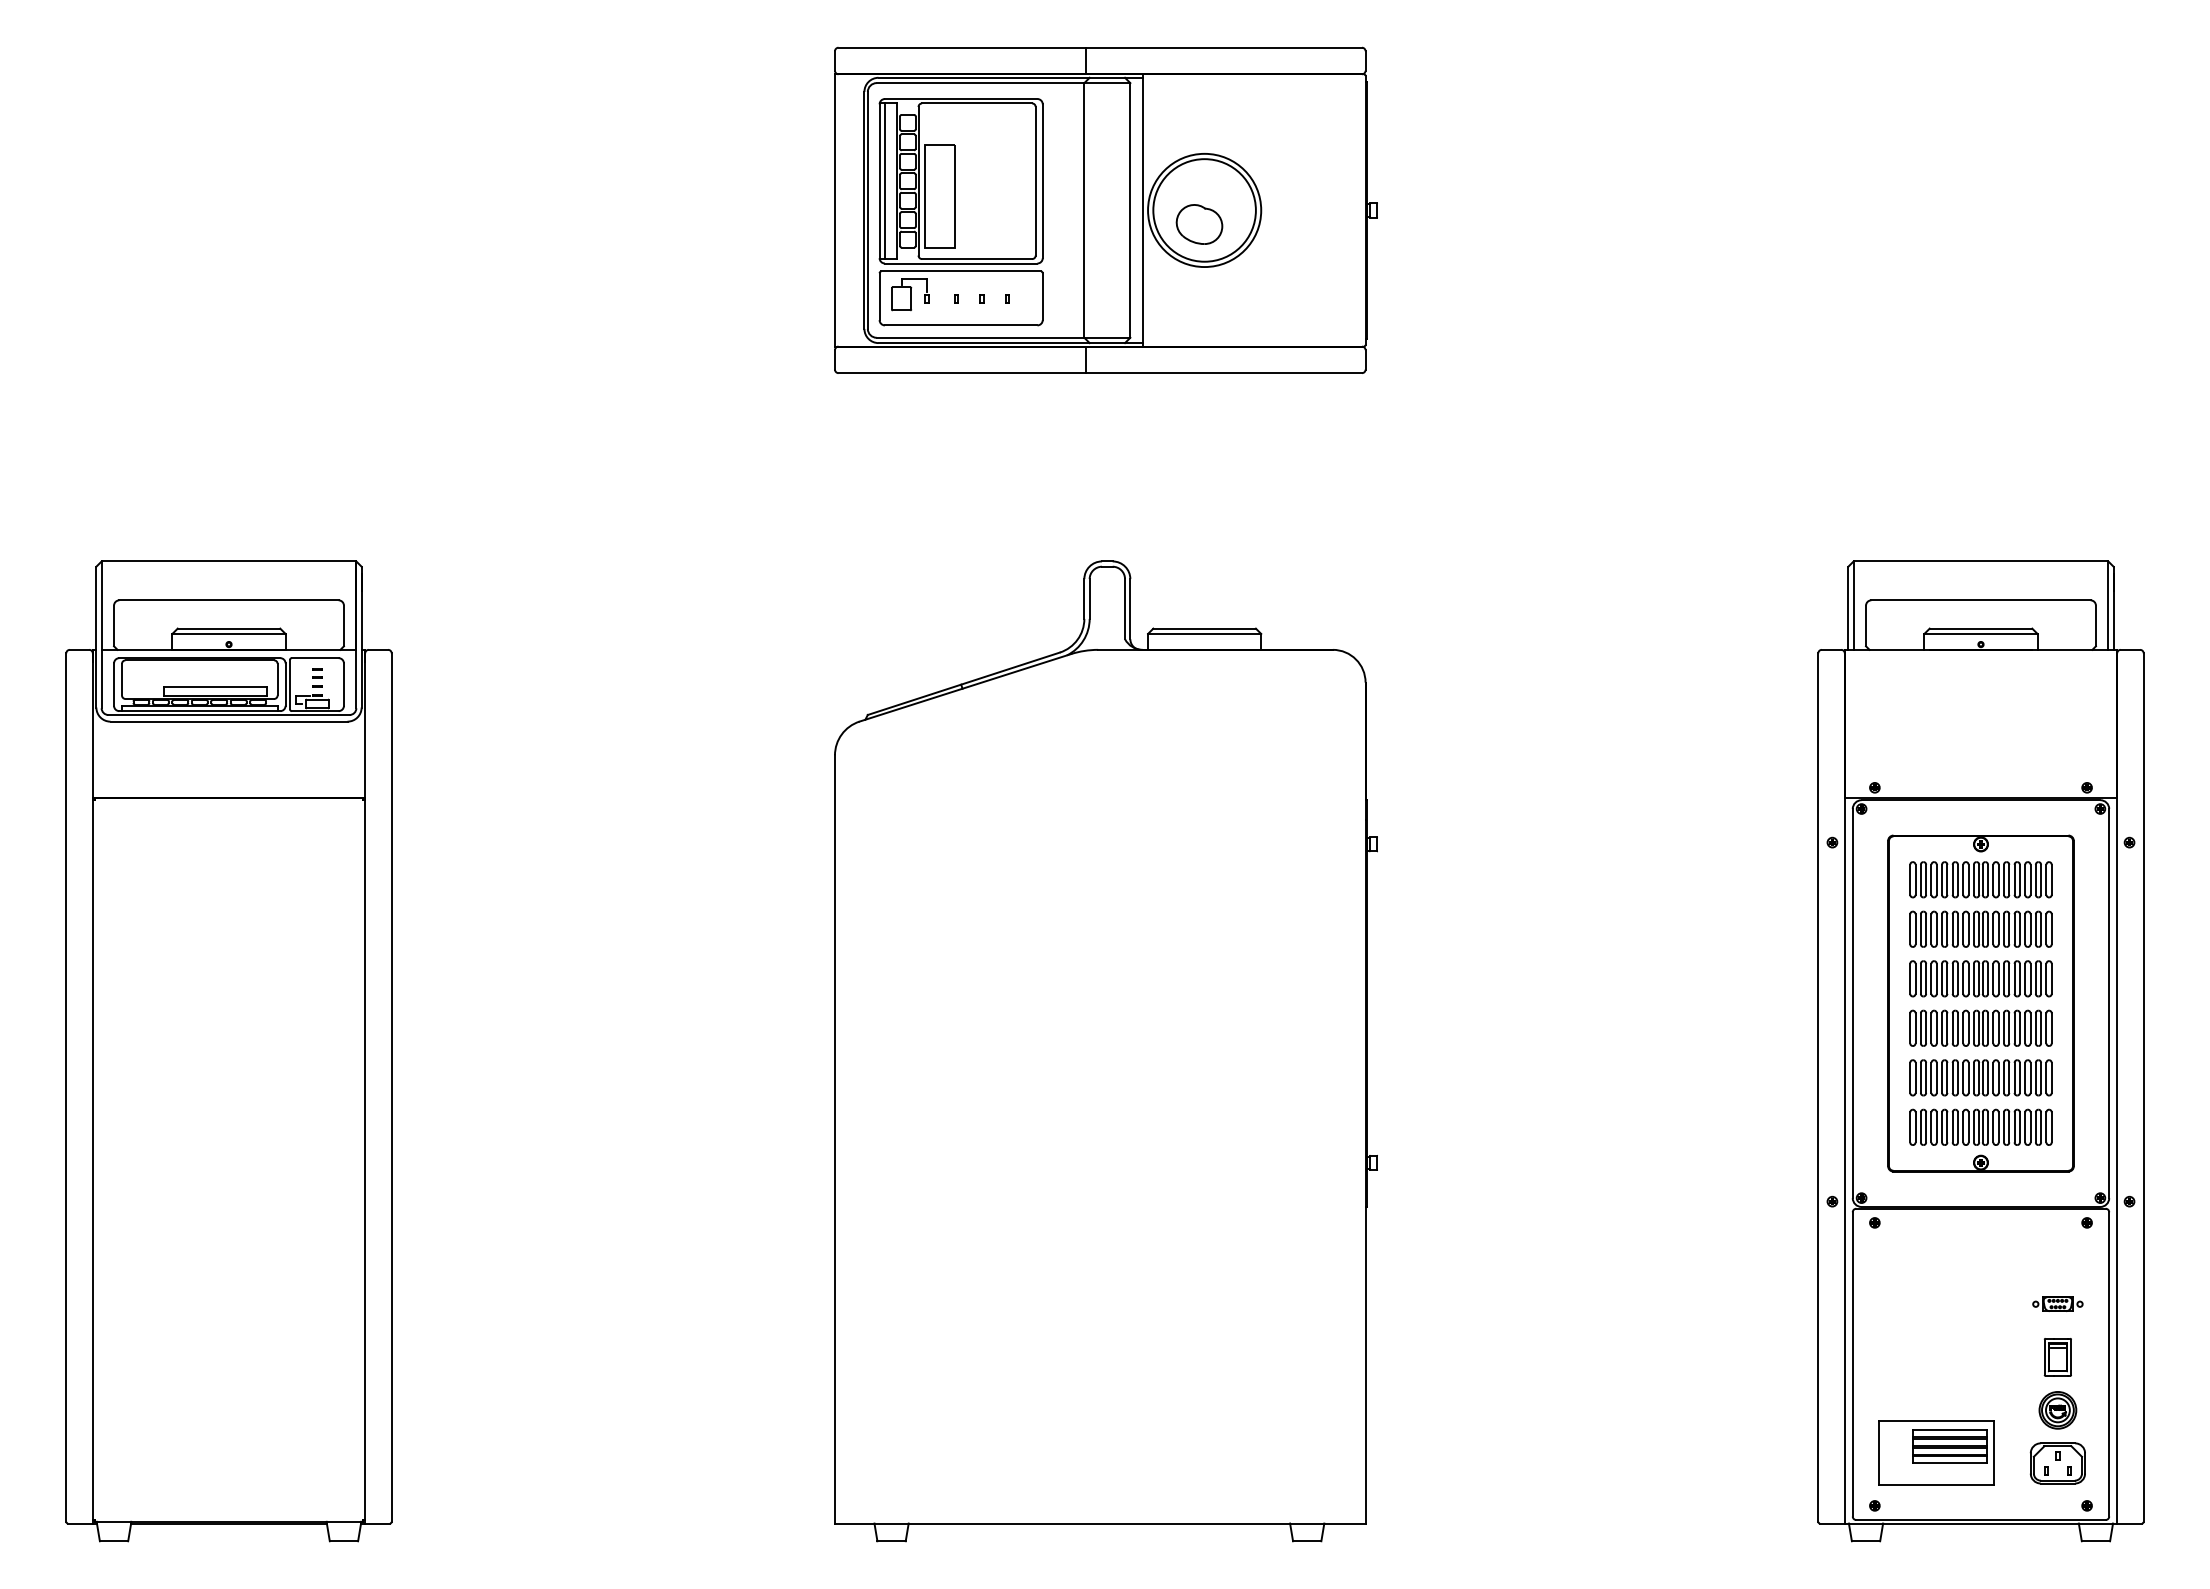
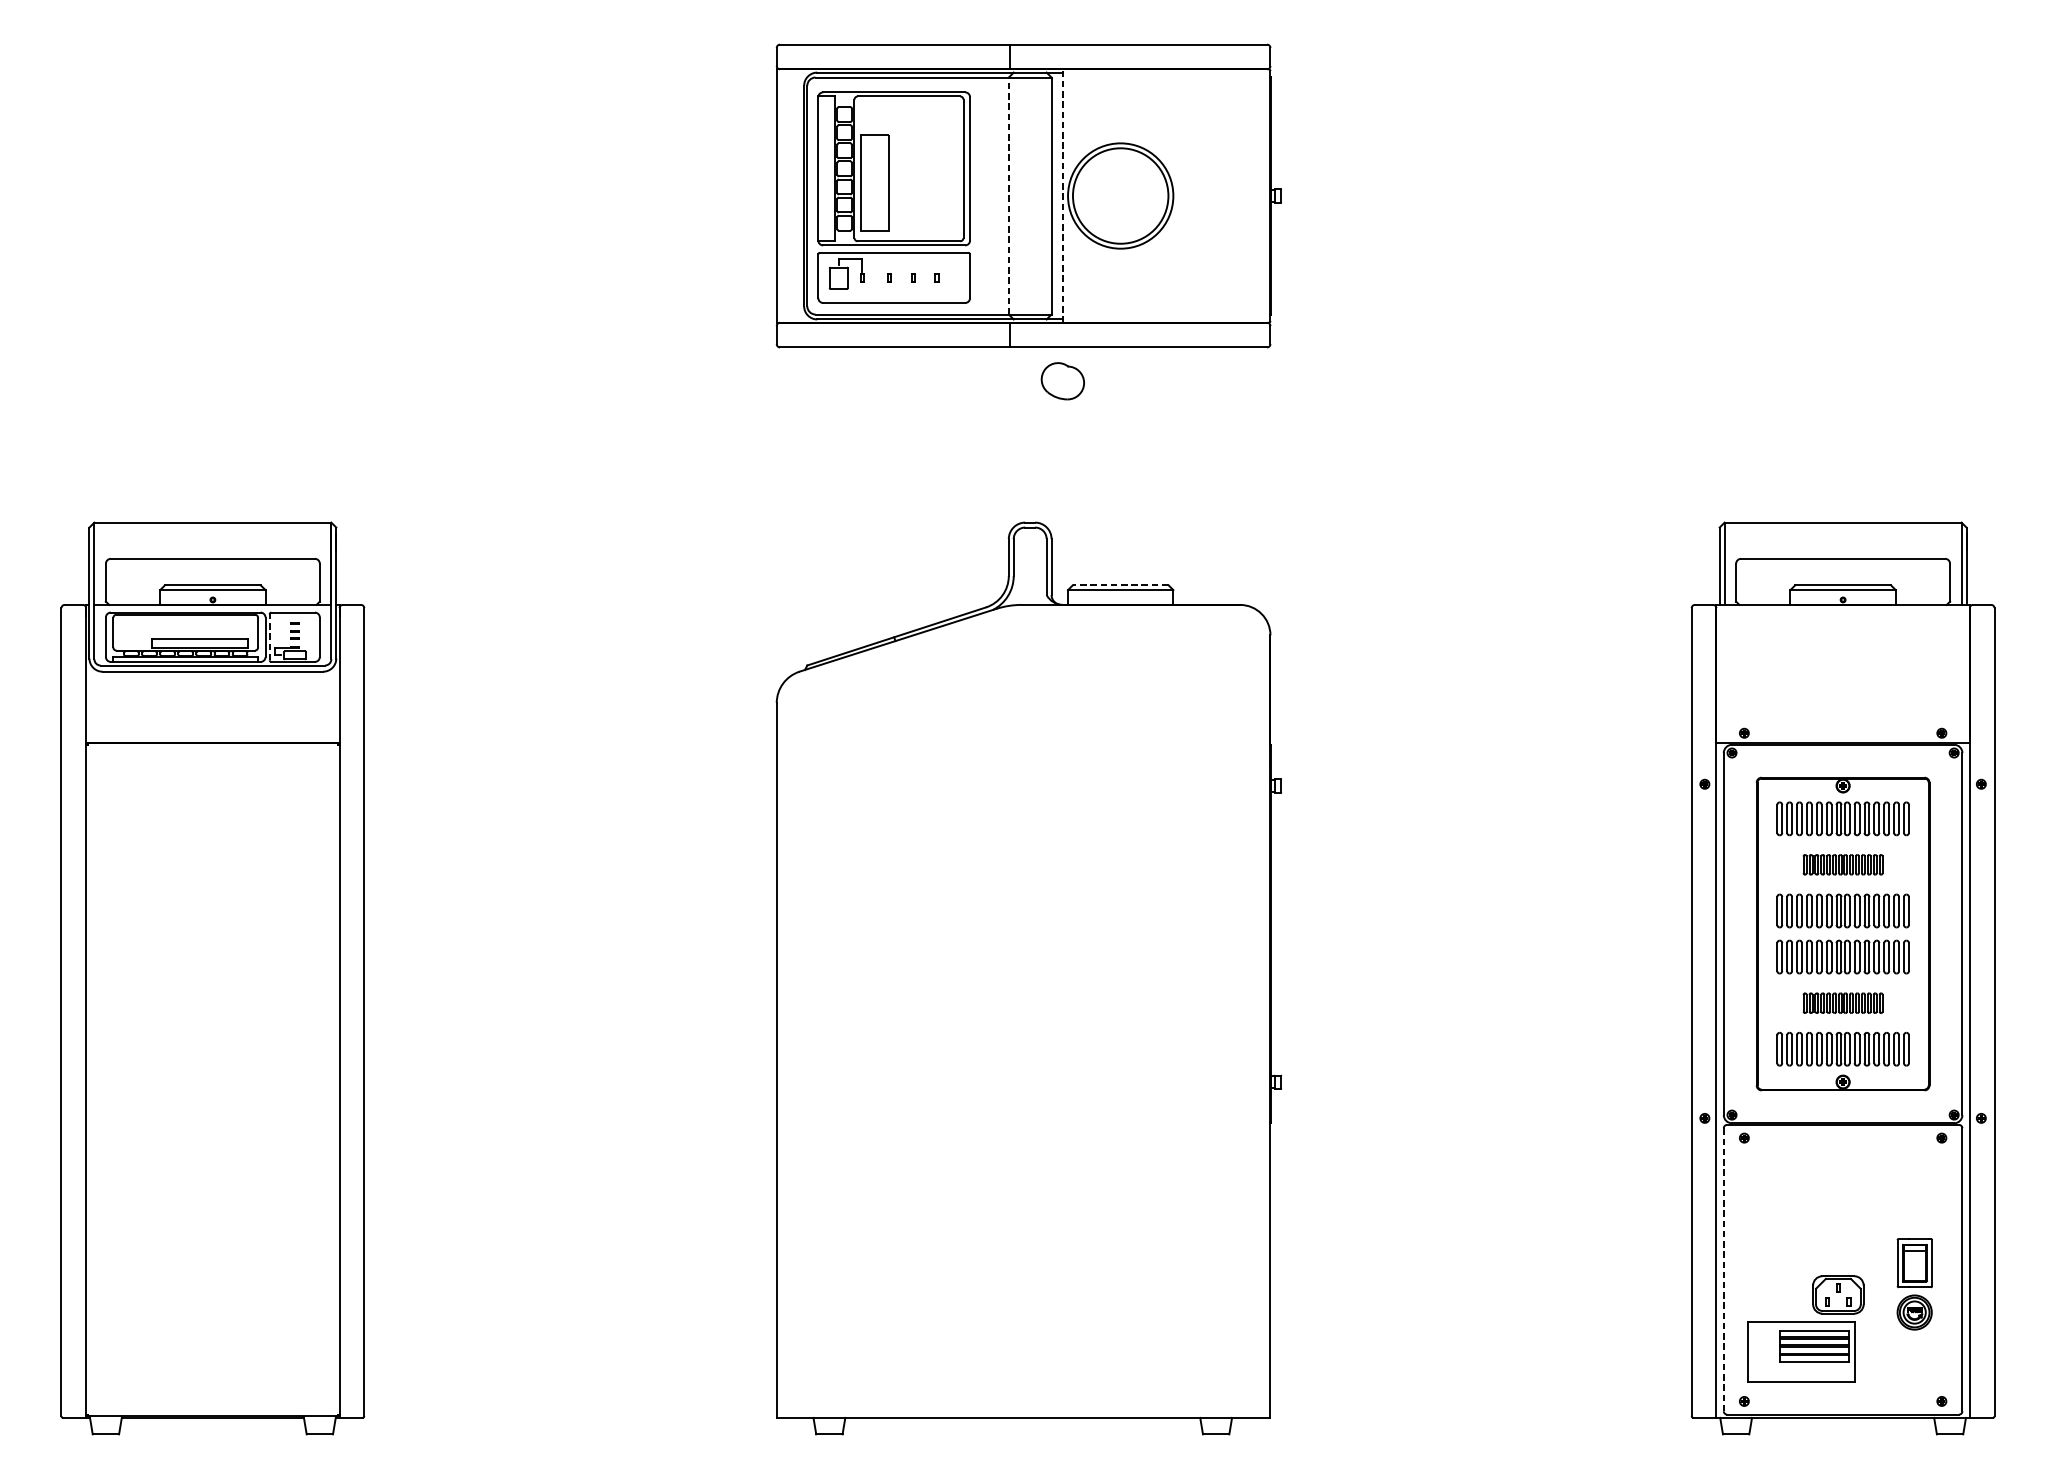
line: (884, 181) -> (822, 169), removed
line: (1084, 209) -> (1008, 195), solid -> dashed
line: (1142, 209) -> (1062, 195), solid -> dashed
part: (1199, 224) -> (1062, 381), moved
line: (1204, 628) -> (1120, 585), solid -> dashed
line: (290, 684) -> (270, 637), solid -> dashed
part: (1980, 928) -> (1842, 864), size x0.6
part: (1980, 1077) -> (1842, 1002), size x0.6
part: (2057, 1303) -> (1914, 1213), removed
part: (2057, 1357) -> (1914, 1263), size x1.4
line: (1852, 1363) -> (1723, 1268), solid -> dashed
part: (2057, 1463) -> (1838, 1295), moved

